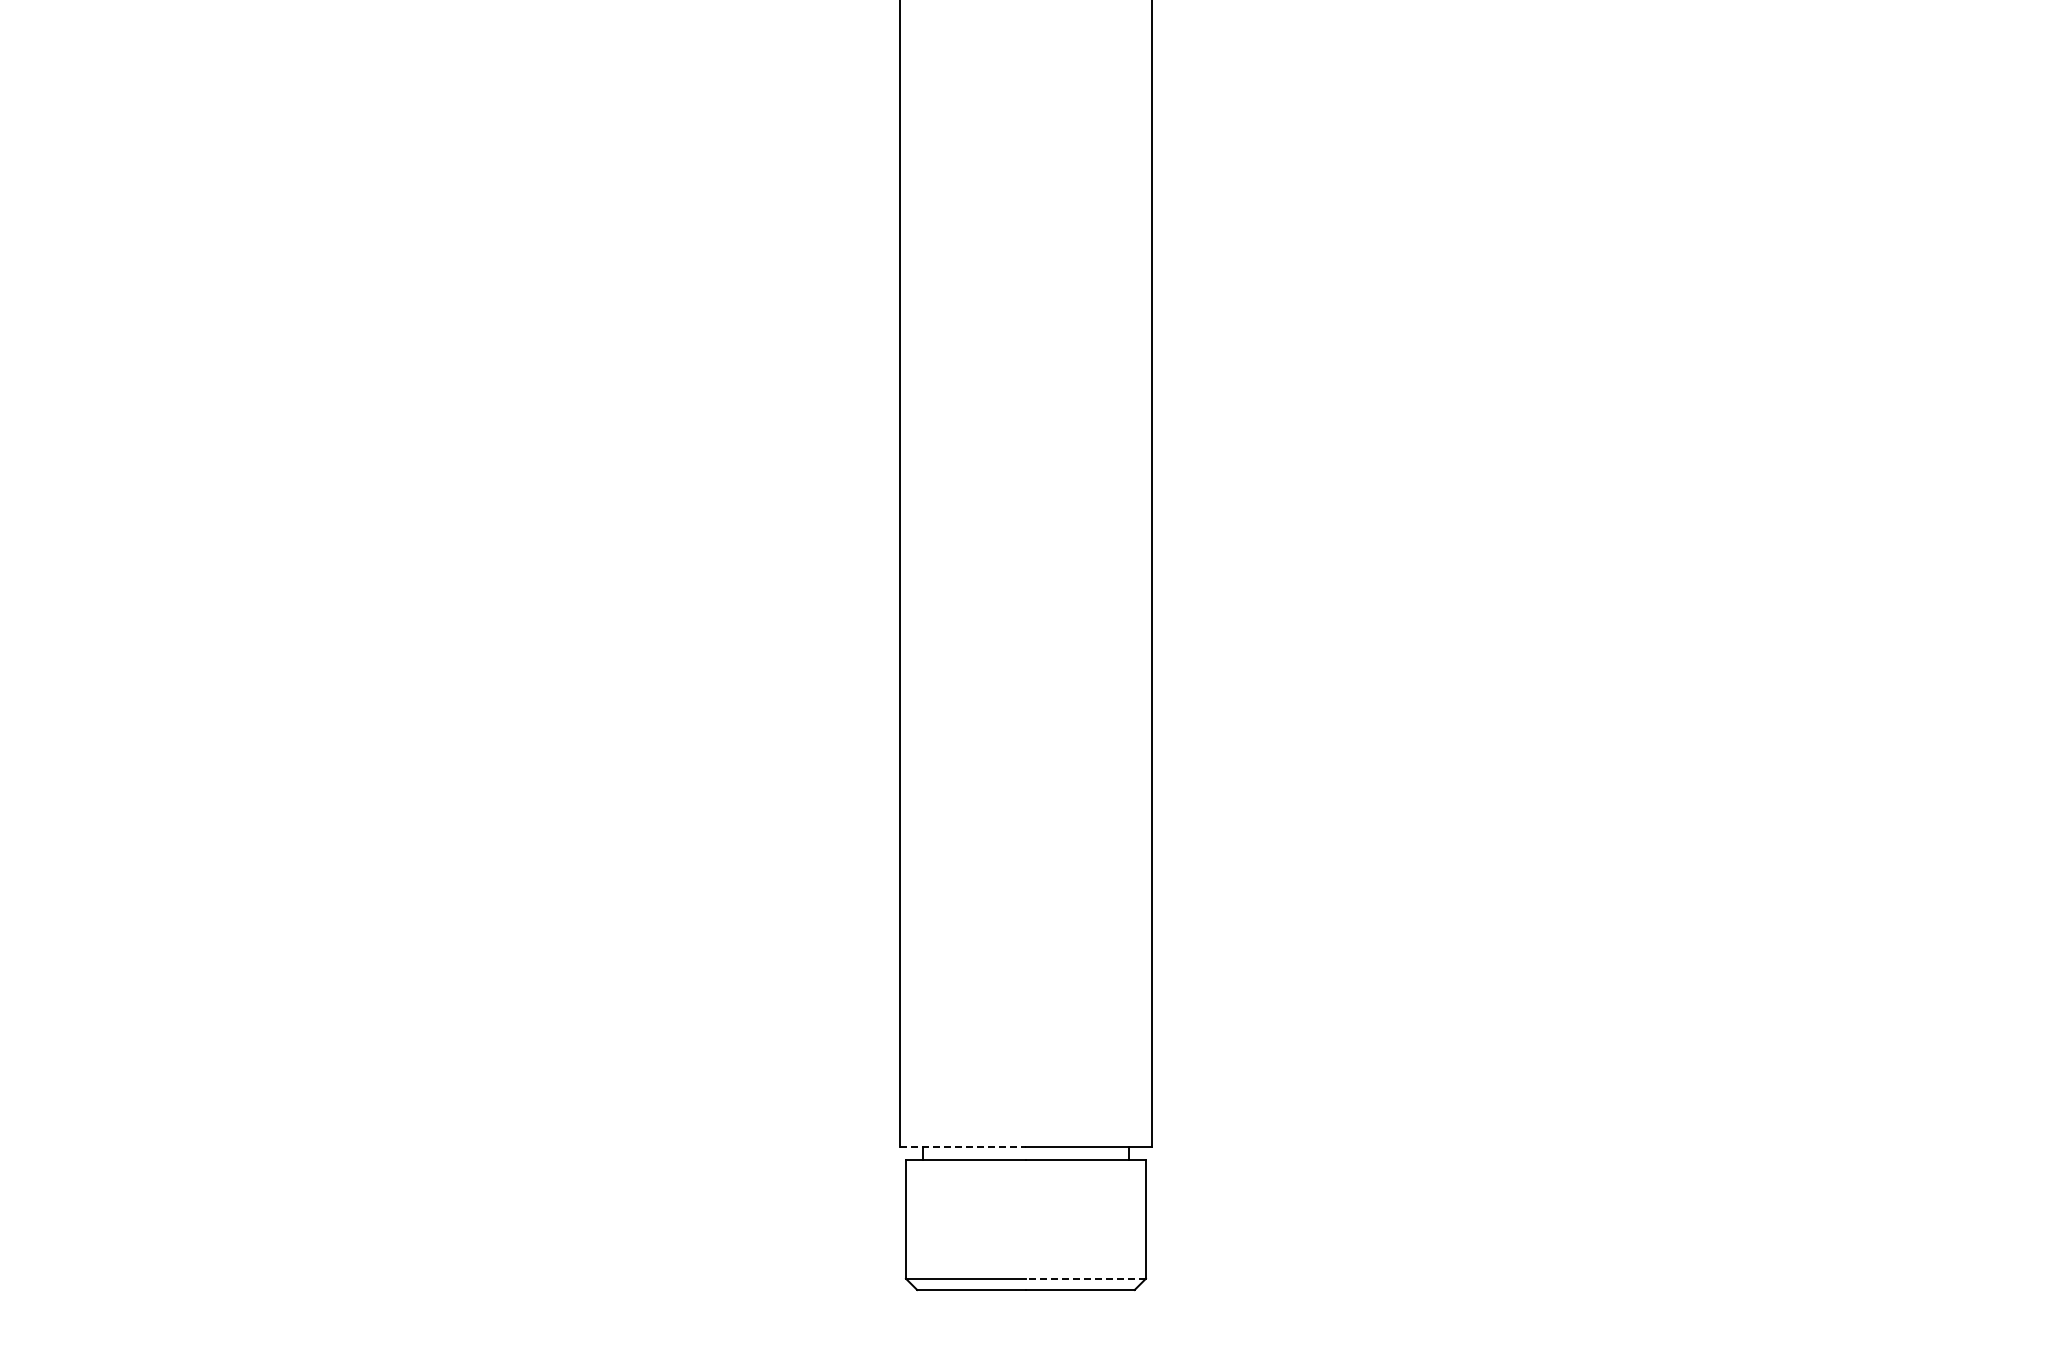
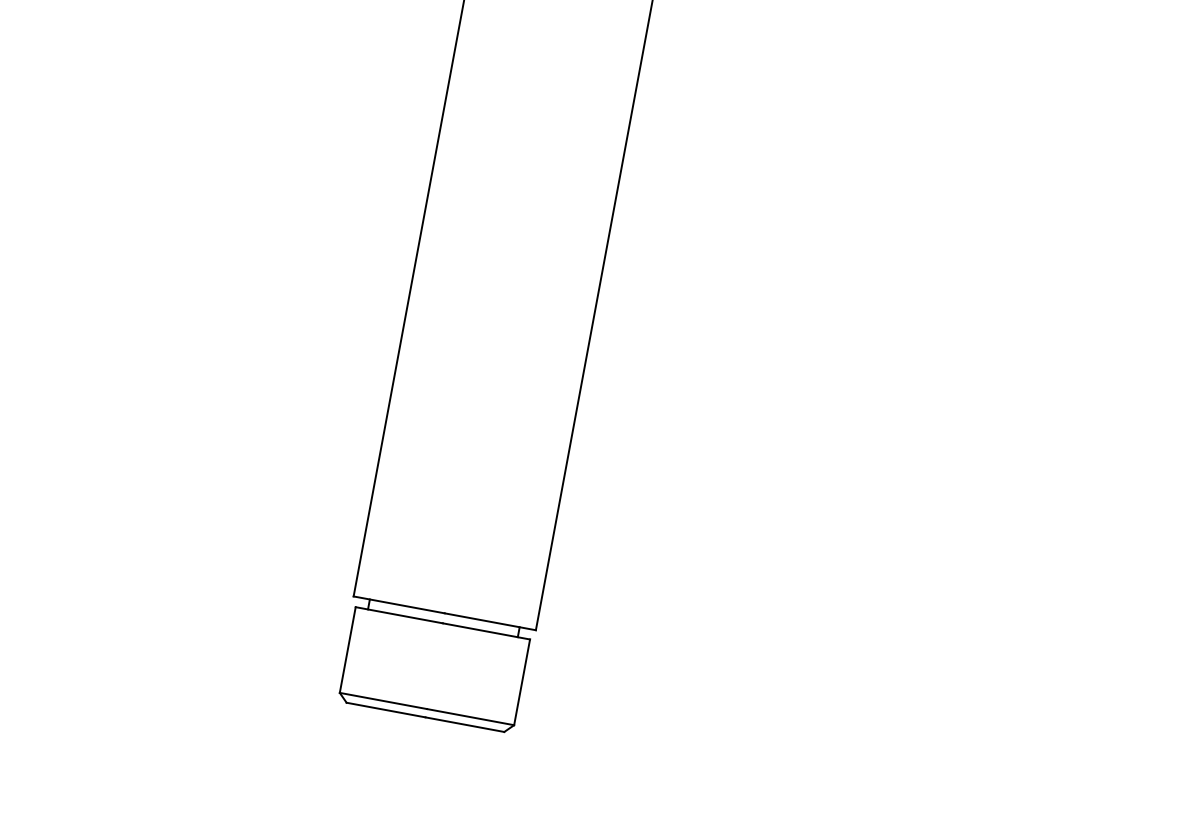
line: (963, 1146) -> (399, 604), dashed -> solid
line: (1085, 1278) -> (470, 717), dashed -> solid

